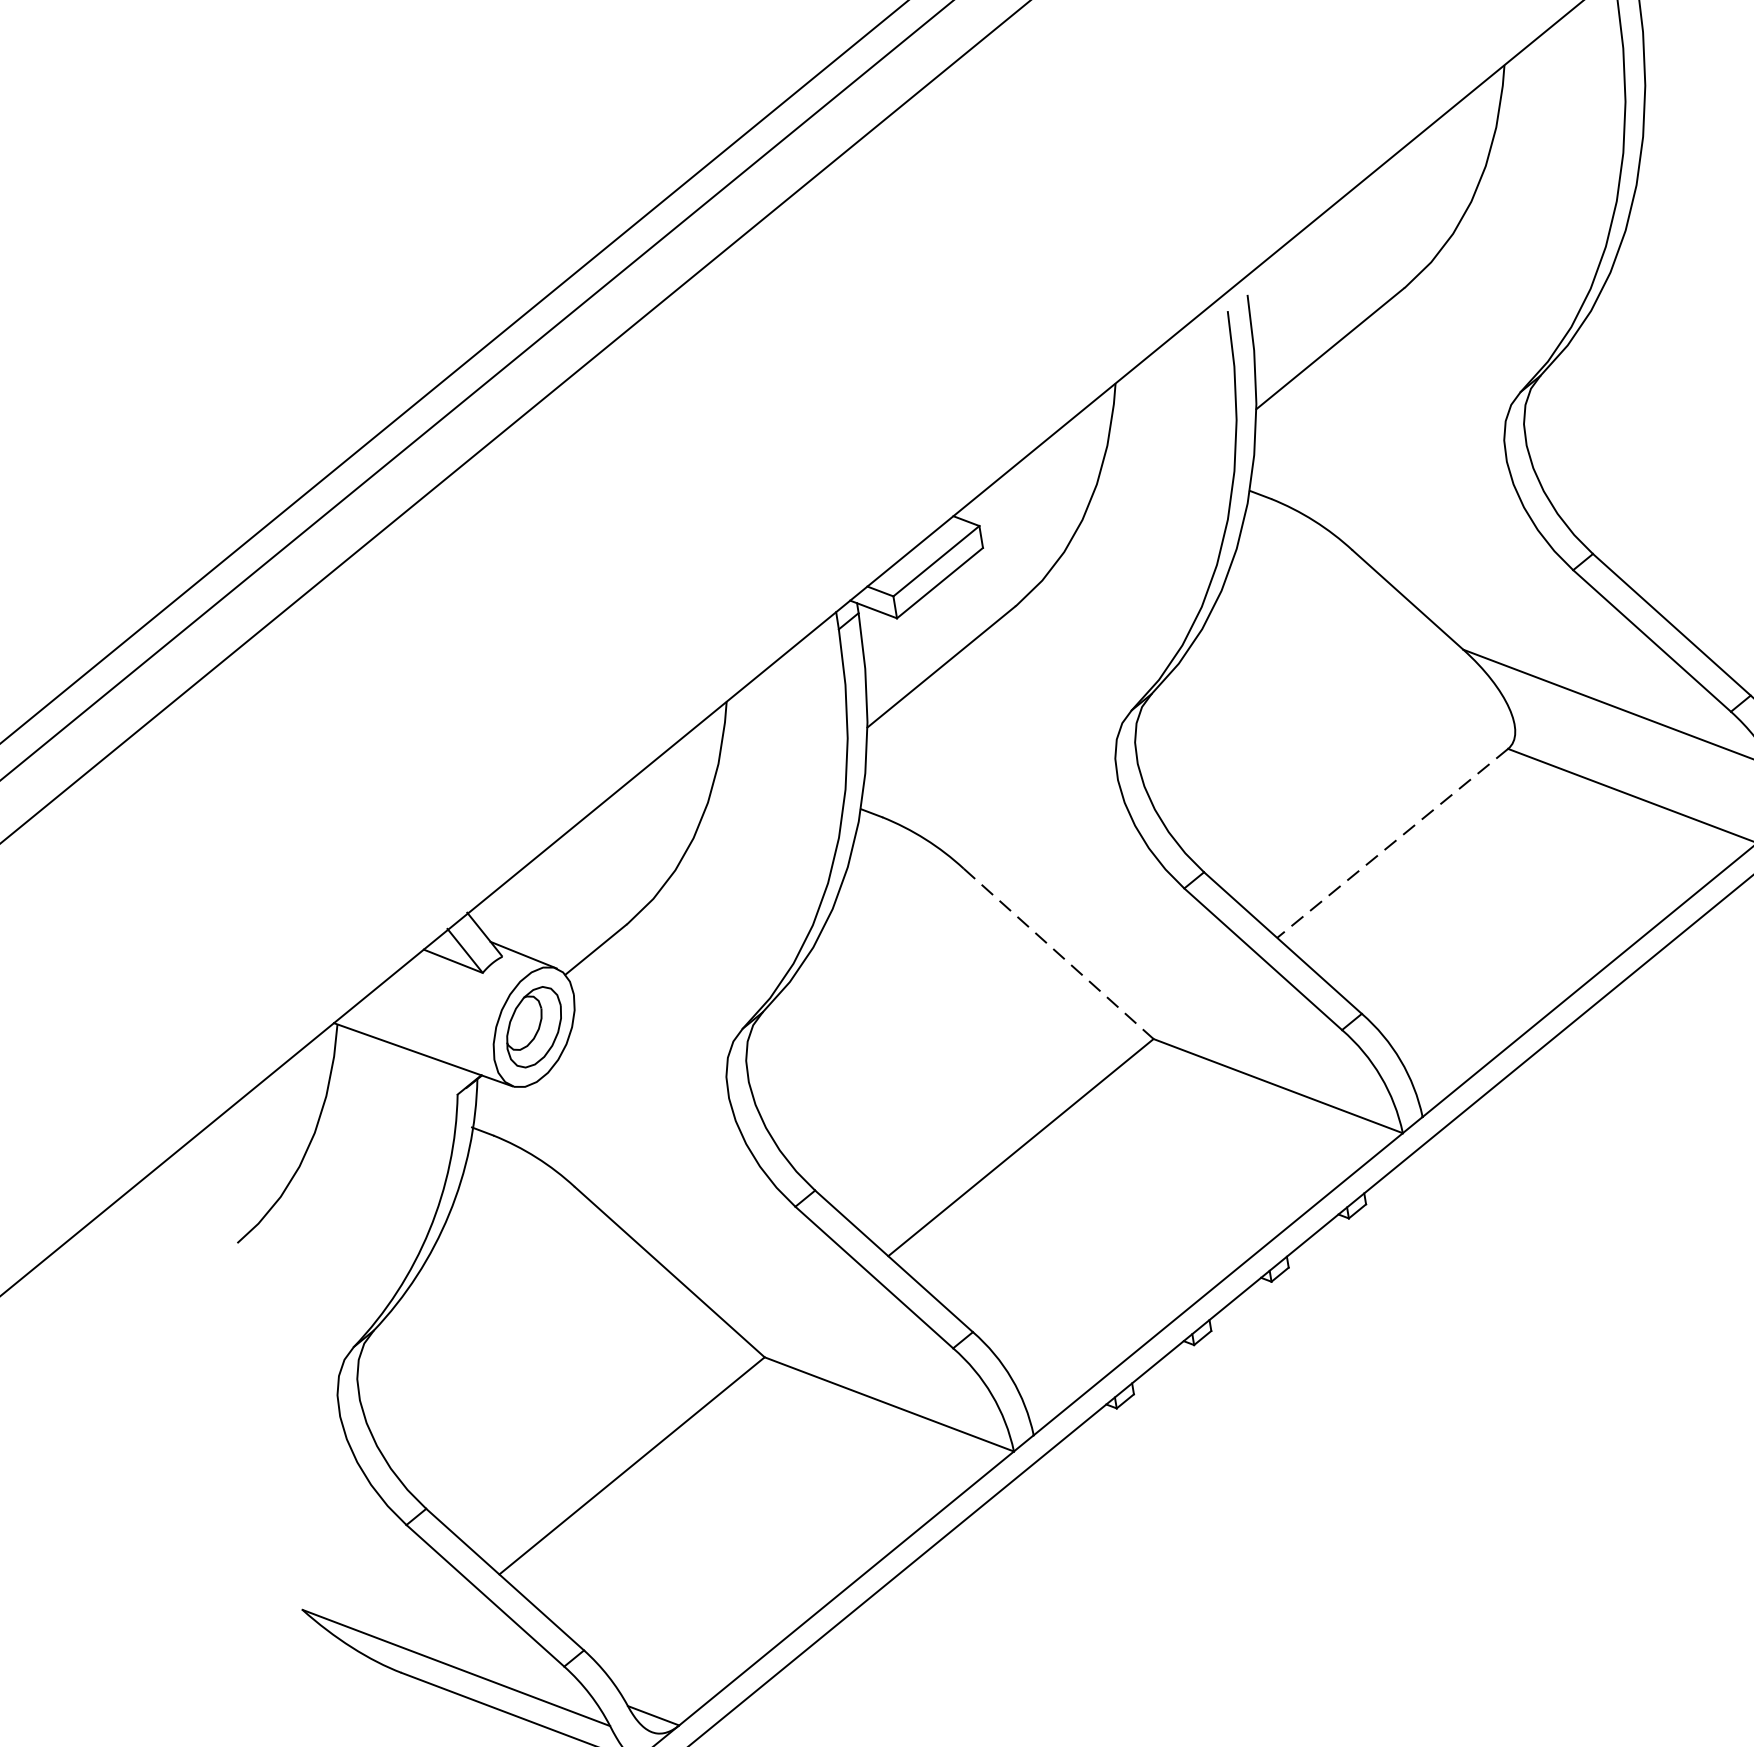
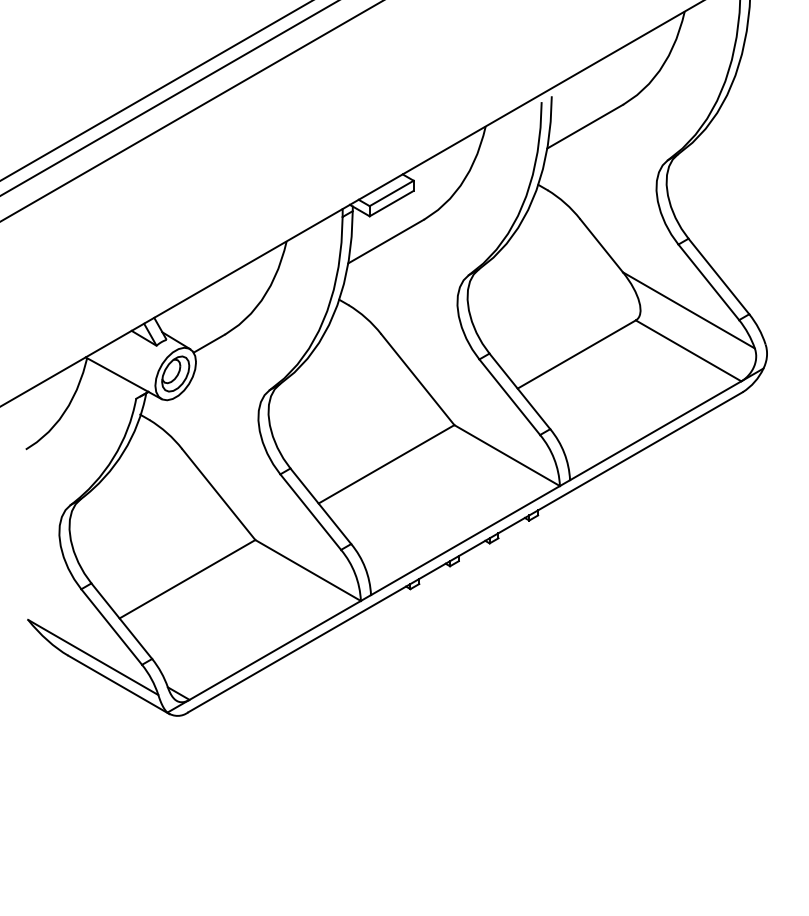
line: (1392, 843) -> (576, 354), dashed -> solid
line: (1060, 955) -> (418, 380), dashed -> solid

